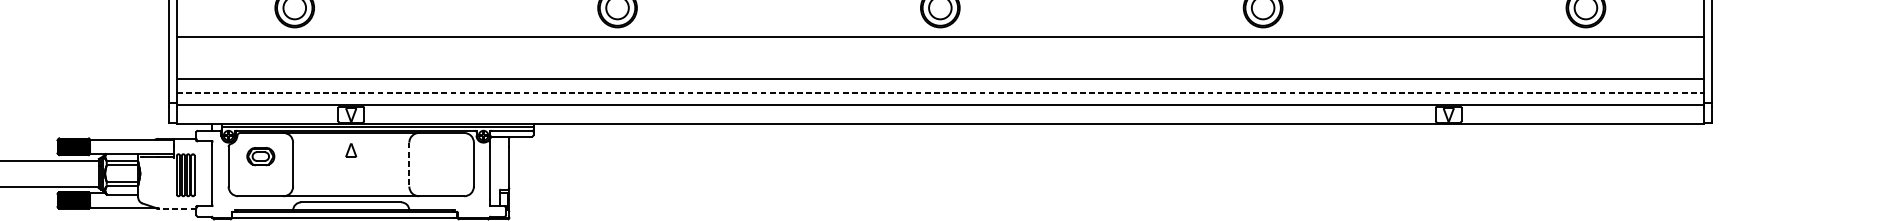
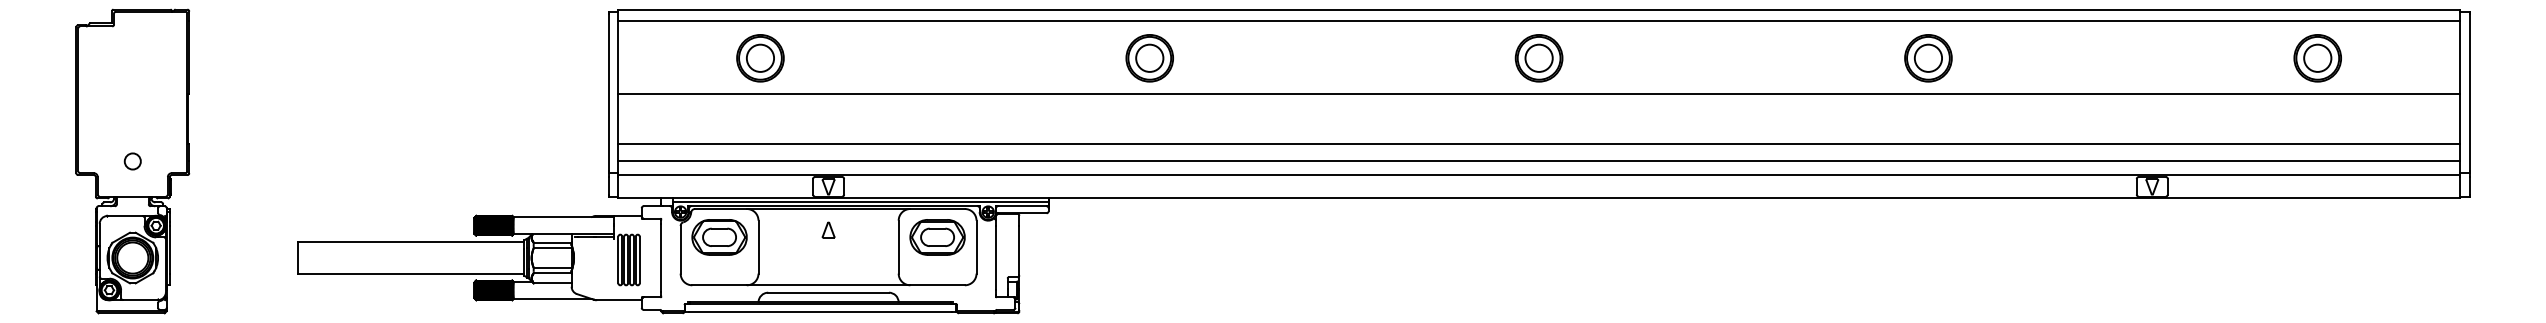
line: (940, 92) -> (1539, 160), dashed -> solid
part: (260, 156) -> (719, 237), size x1.67
part: (441, 156) -> (937, 237), added
line: (409, 164) -> (898, 247), dashed -> solid
line: (177, 208) -> (619, 300), dashed -> solid

